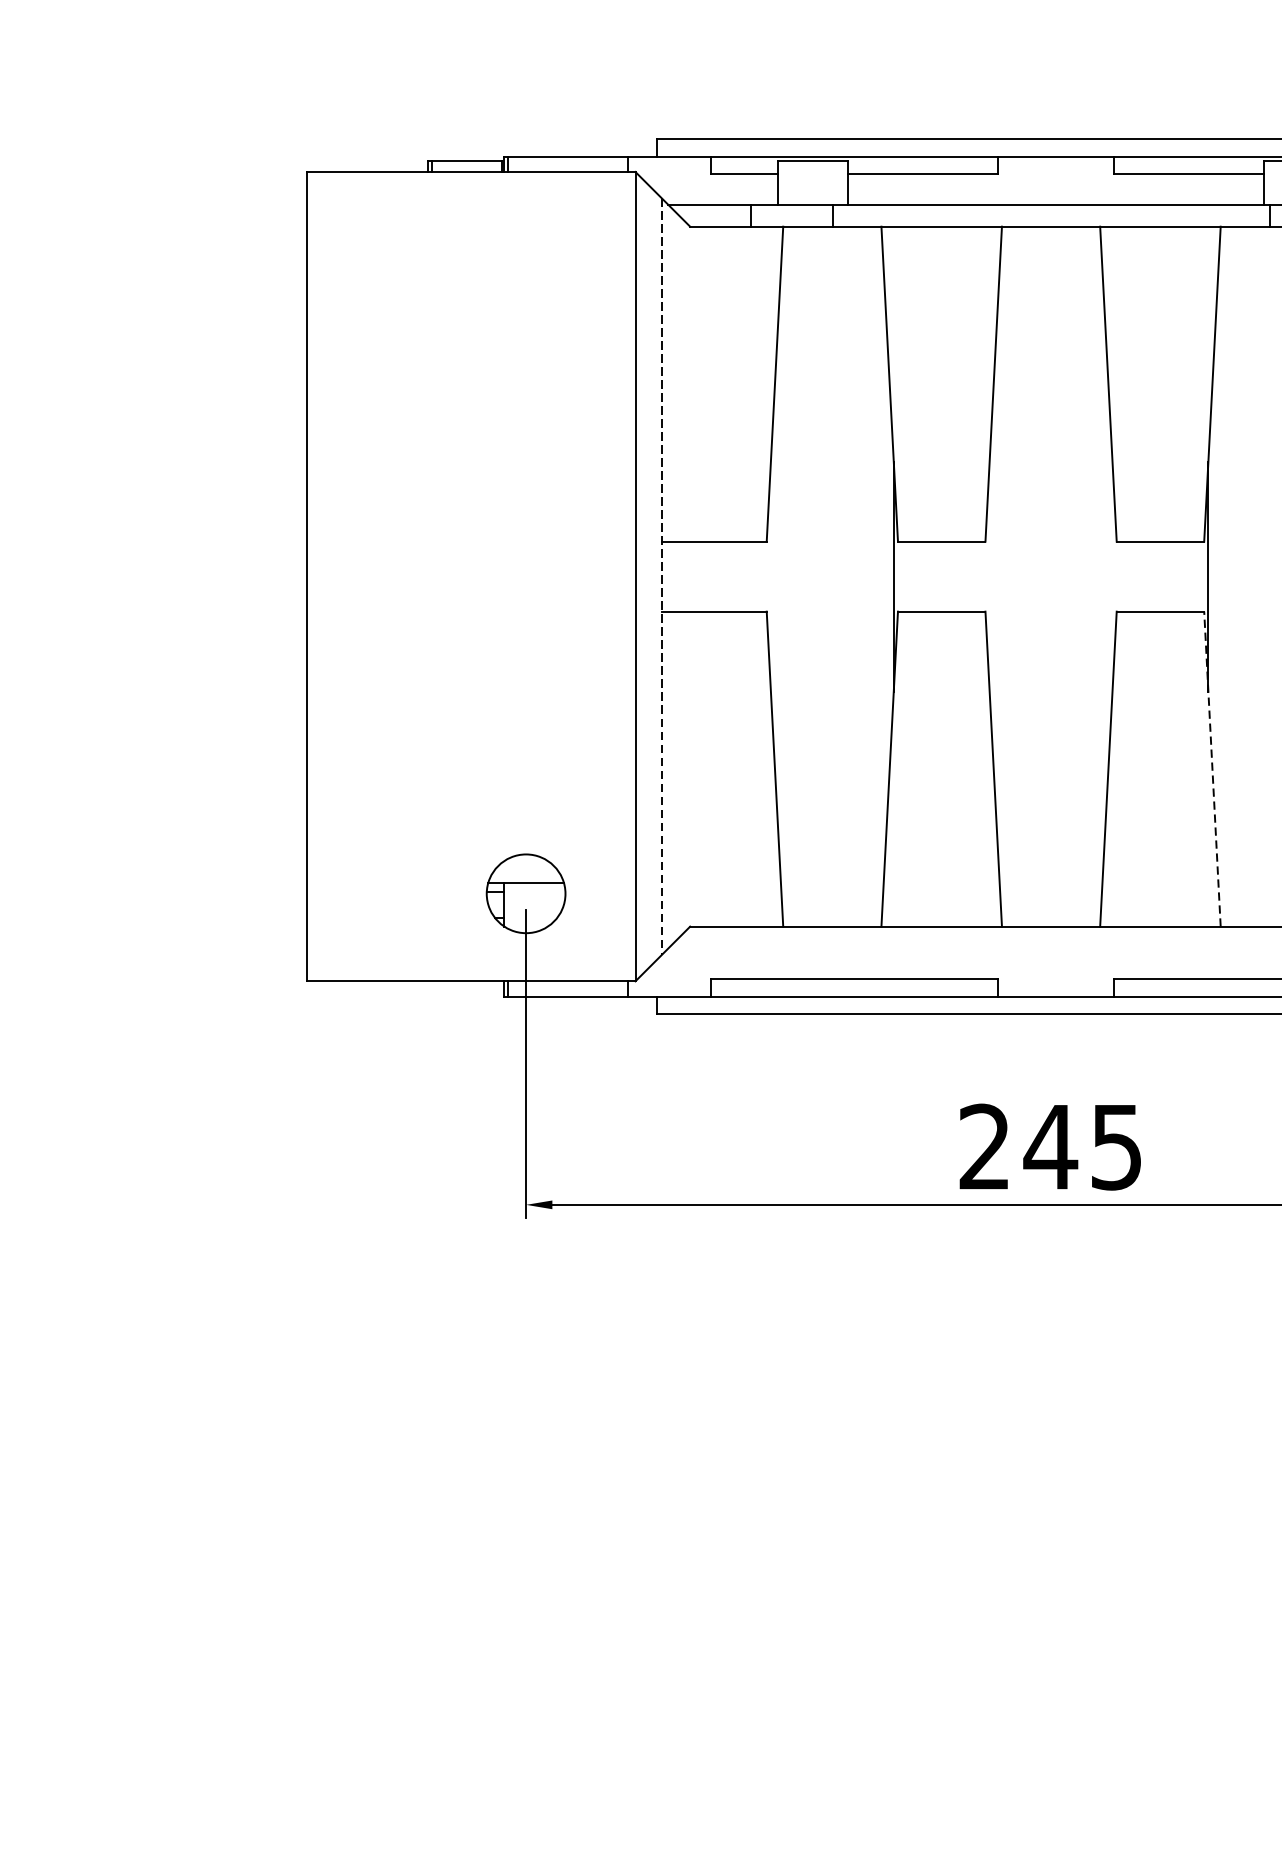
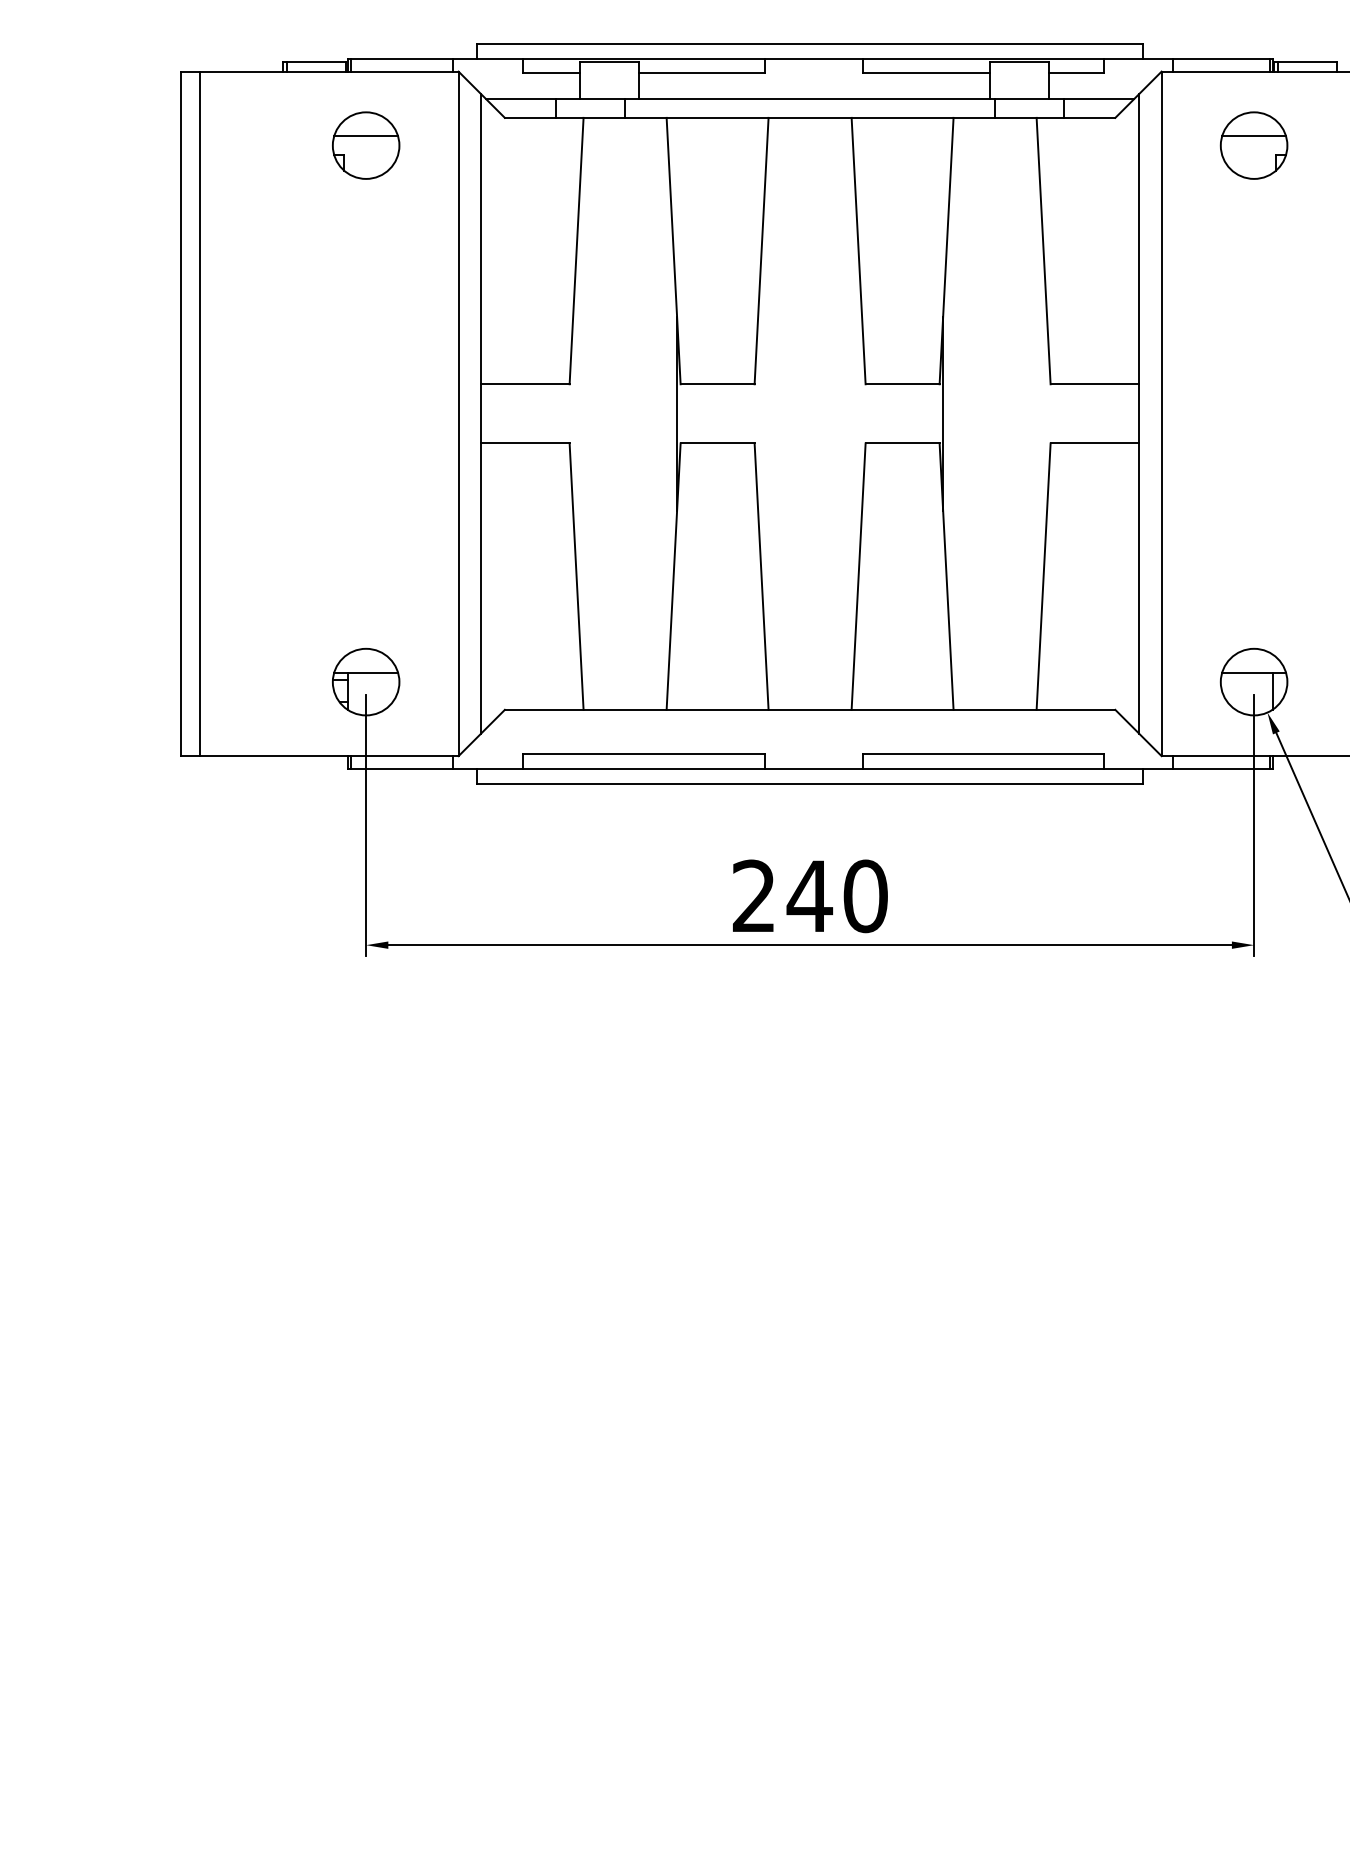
part: (526, 259) -> (366, 145), added
line: (329, 576) -> (199, 413), added
line: (661, 577) -> (480, 414), dashed -> solid
line: (1212, 768) -> (946, 576), dashed -> solid
text: (1116, 1147) -> (865, 896), 245 -> 240

